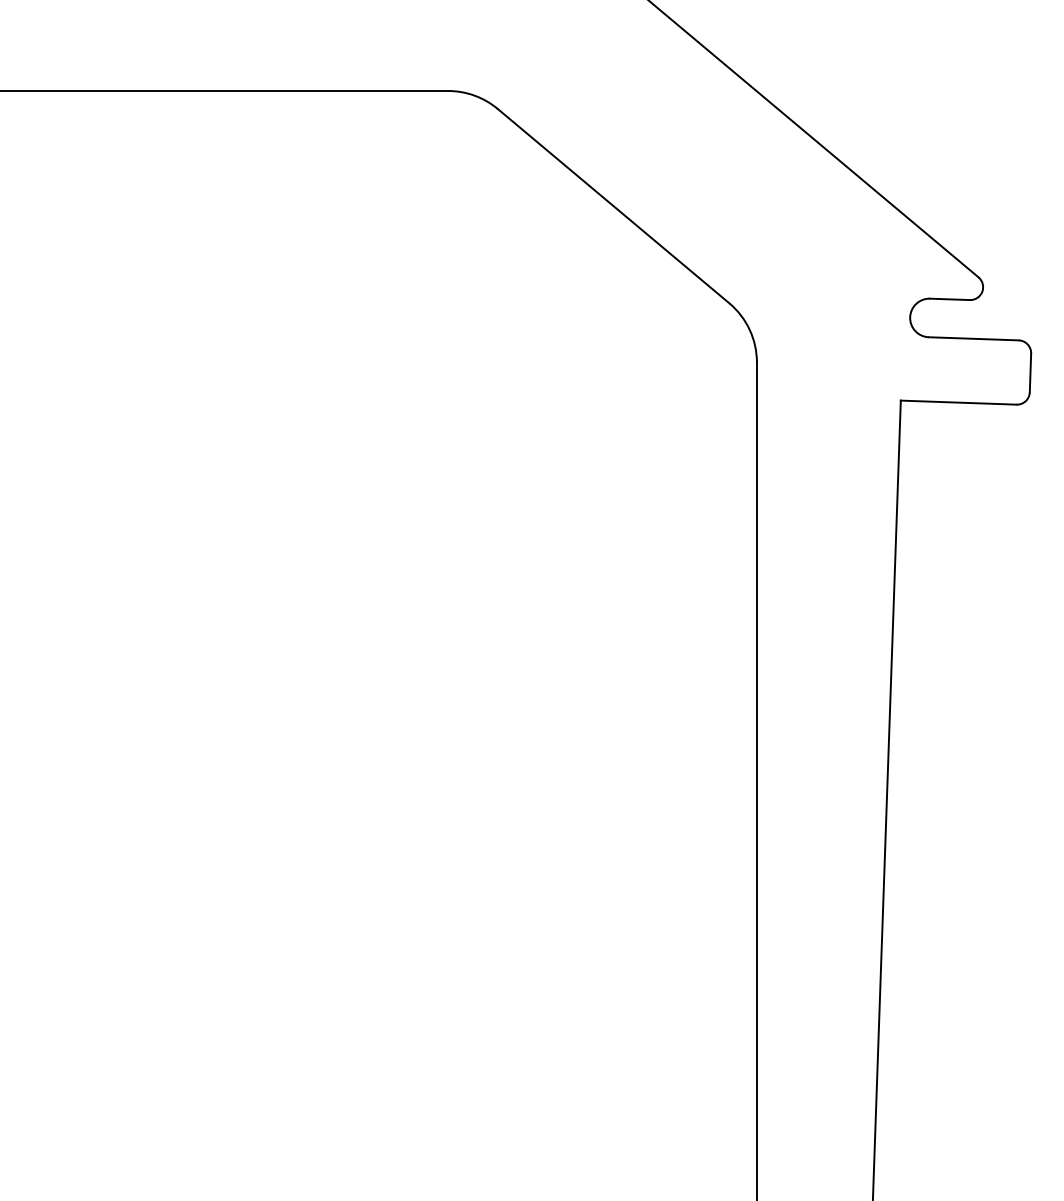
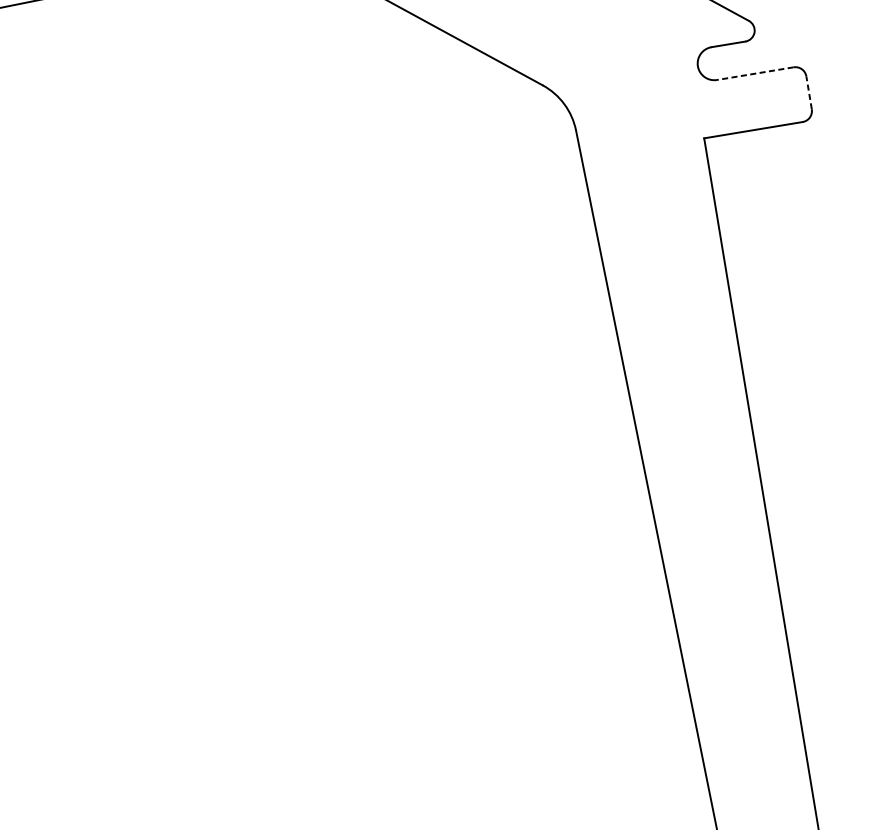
line: (973, 338) -> (755, 73), solid -> dashed
line: (1030, 372) -> (809, 92), solid -> dashed

